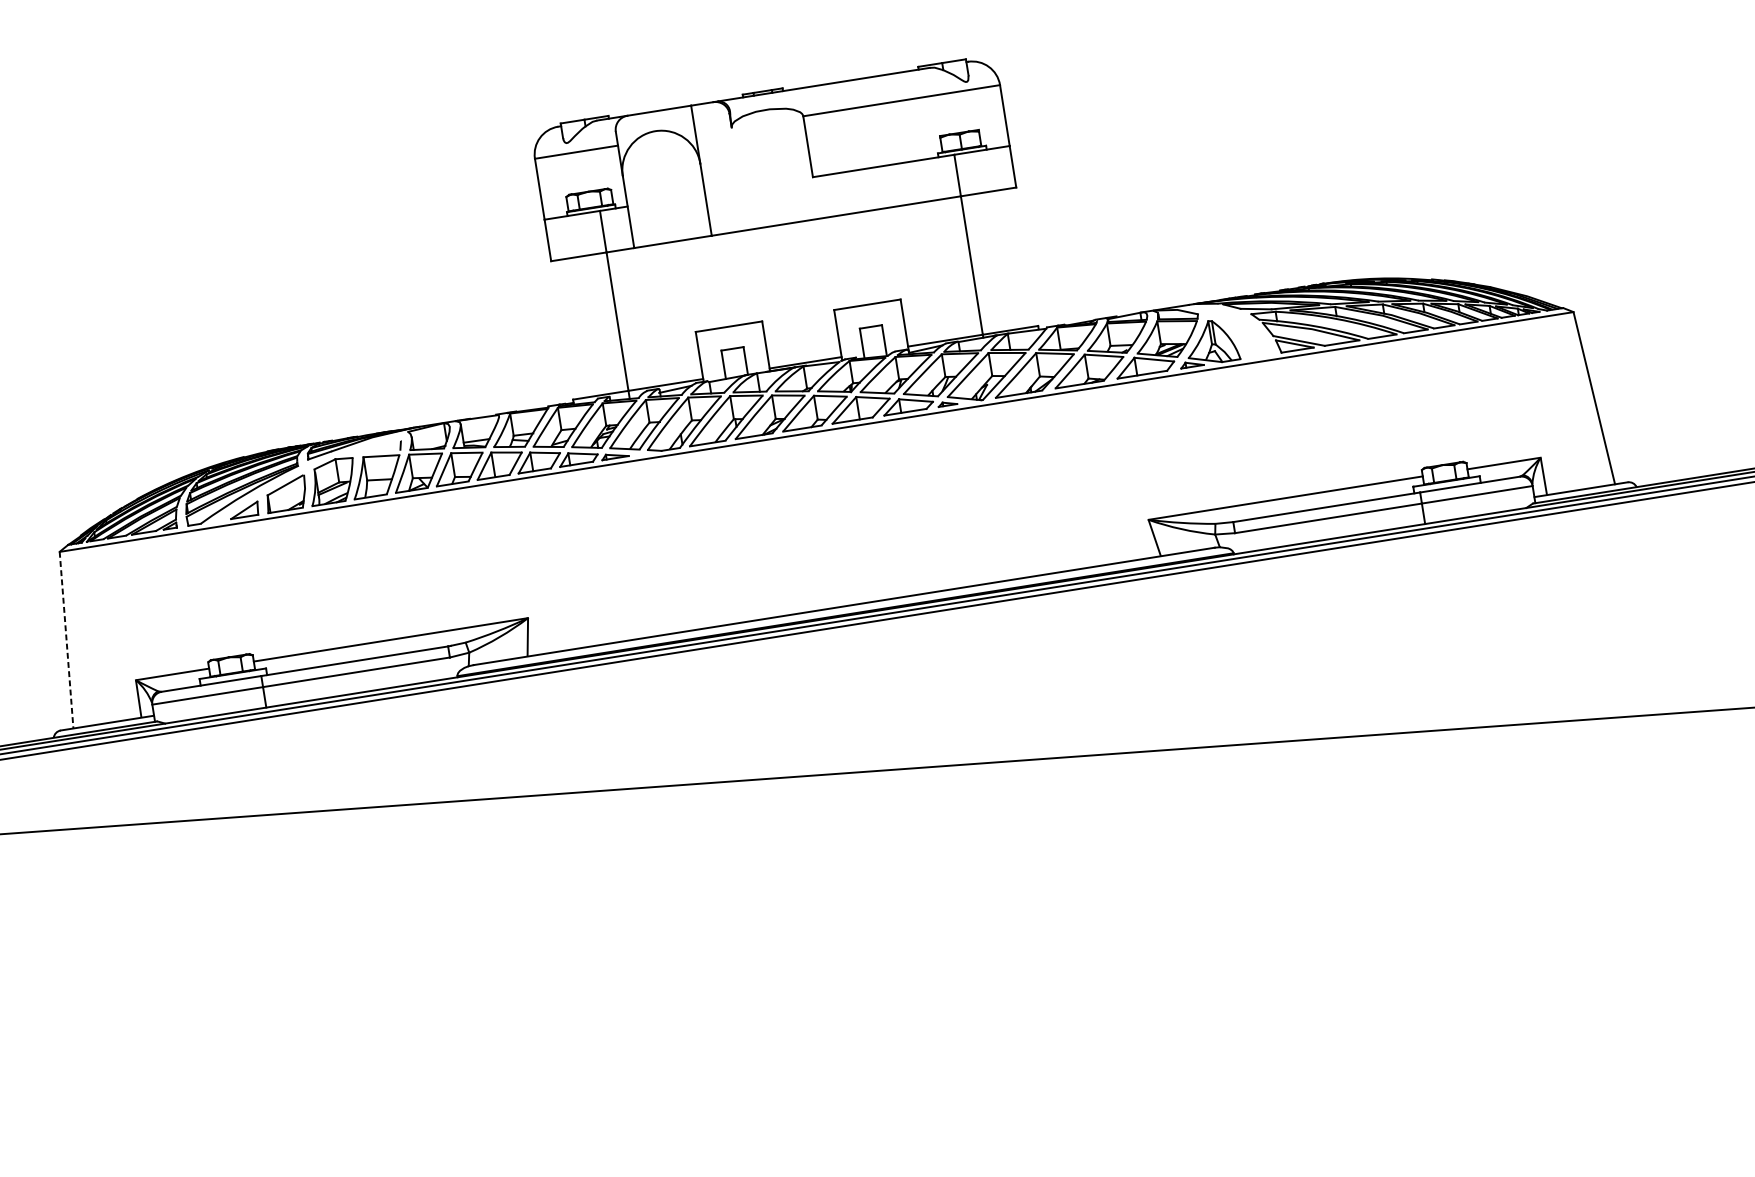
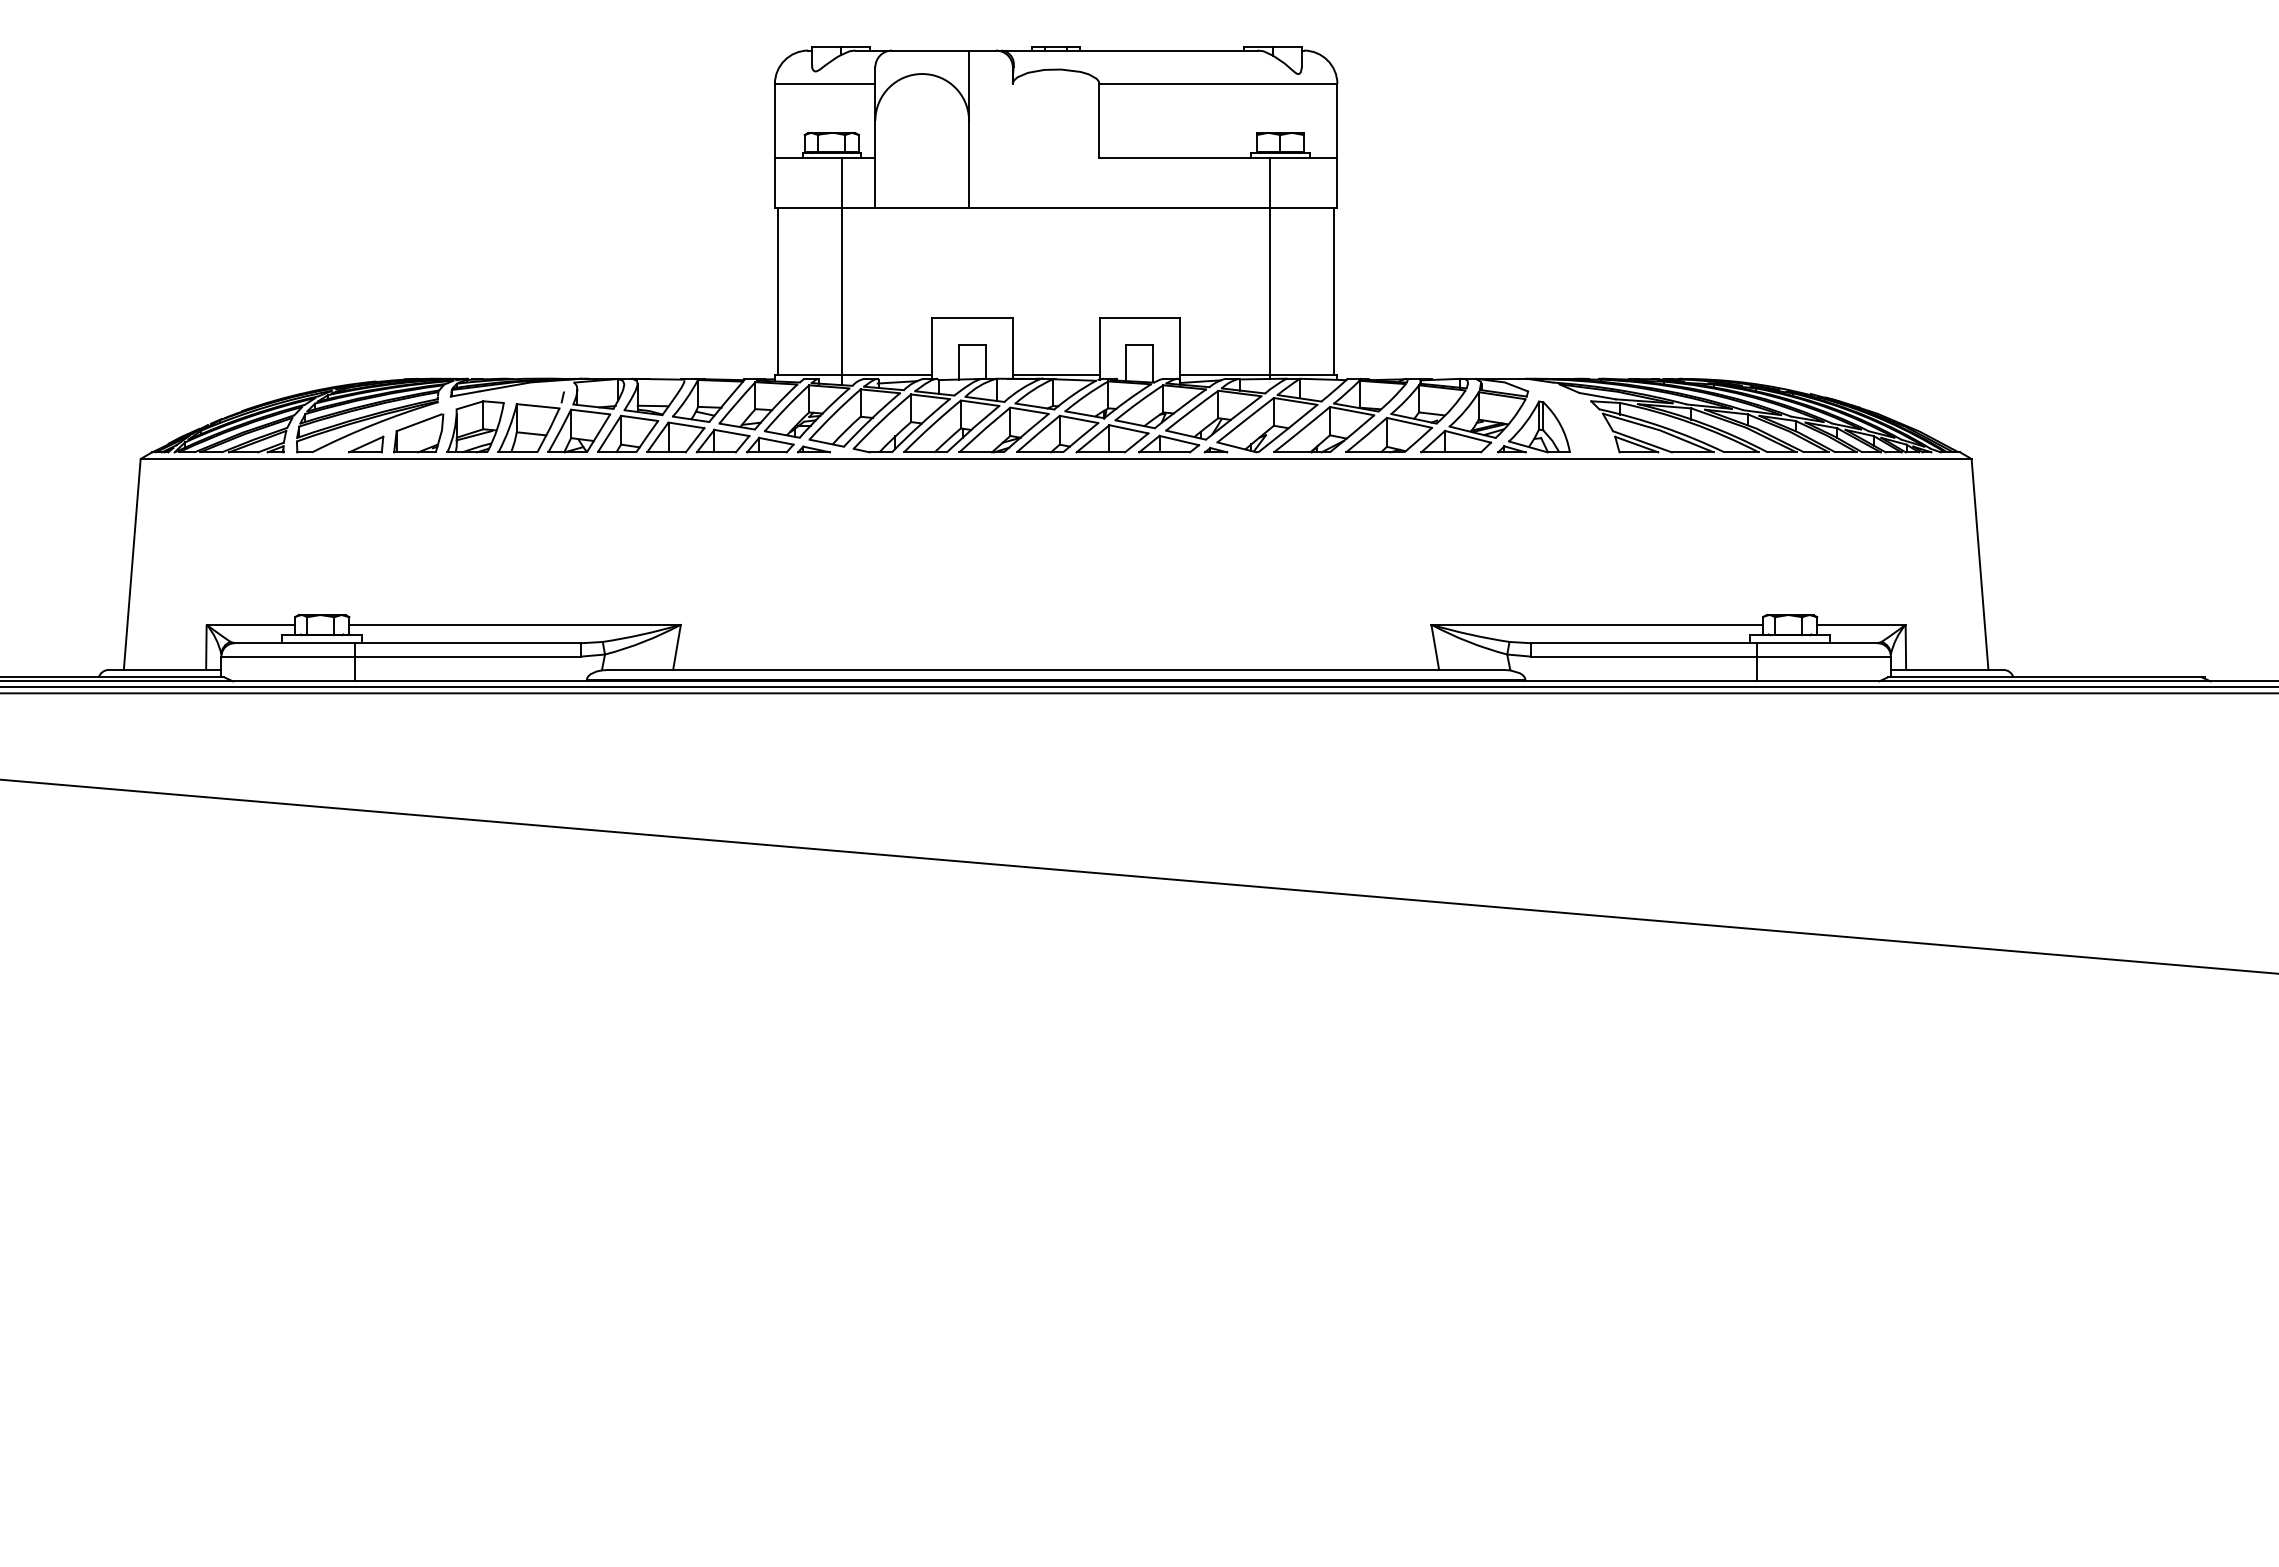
line: (1024, 257) -> (1334, 291), added
line: (565, 329) -> (778, 291), added
line: (66, 640) -> (132, 564), dashed -> solid

